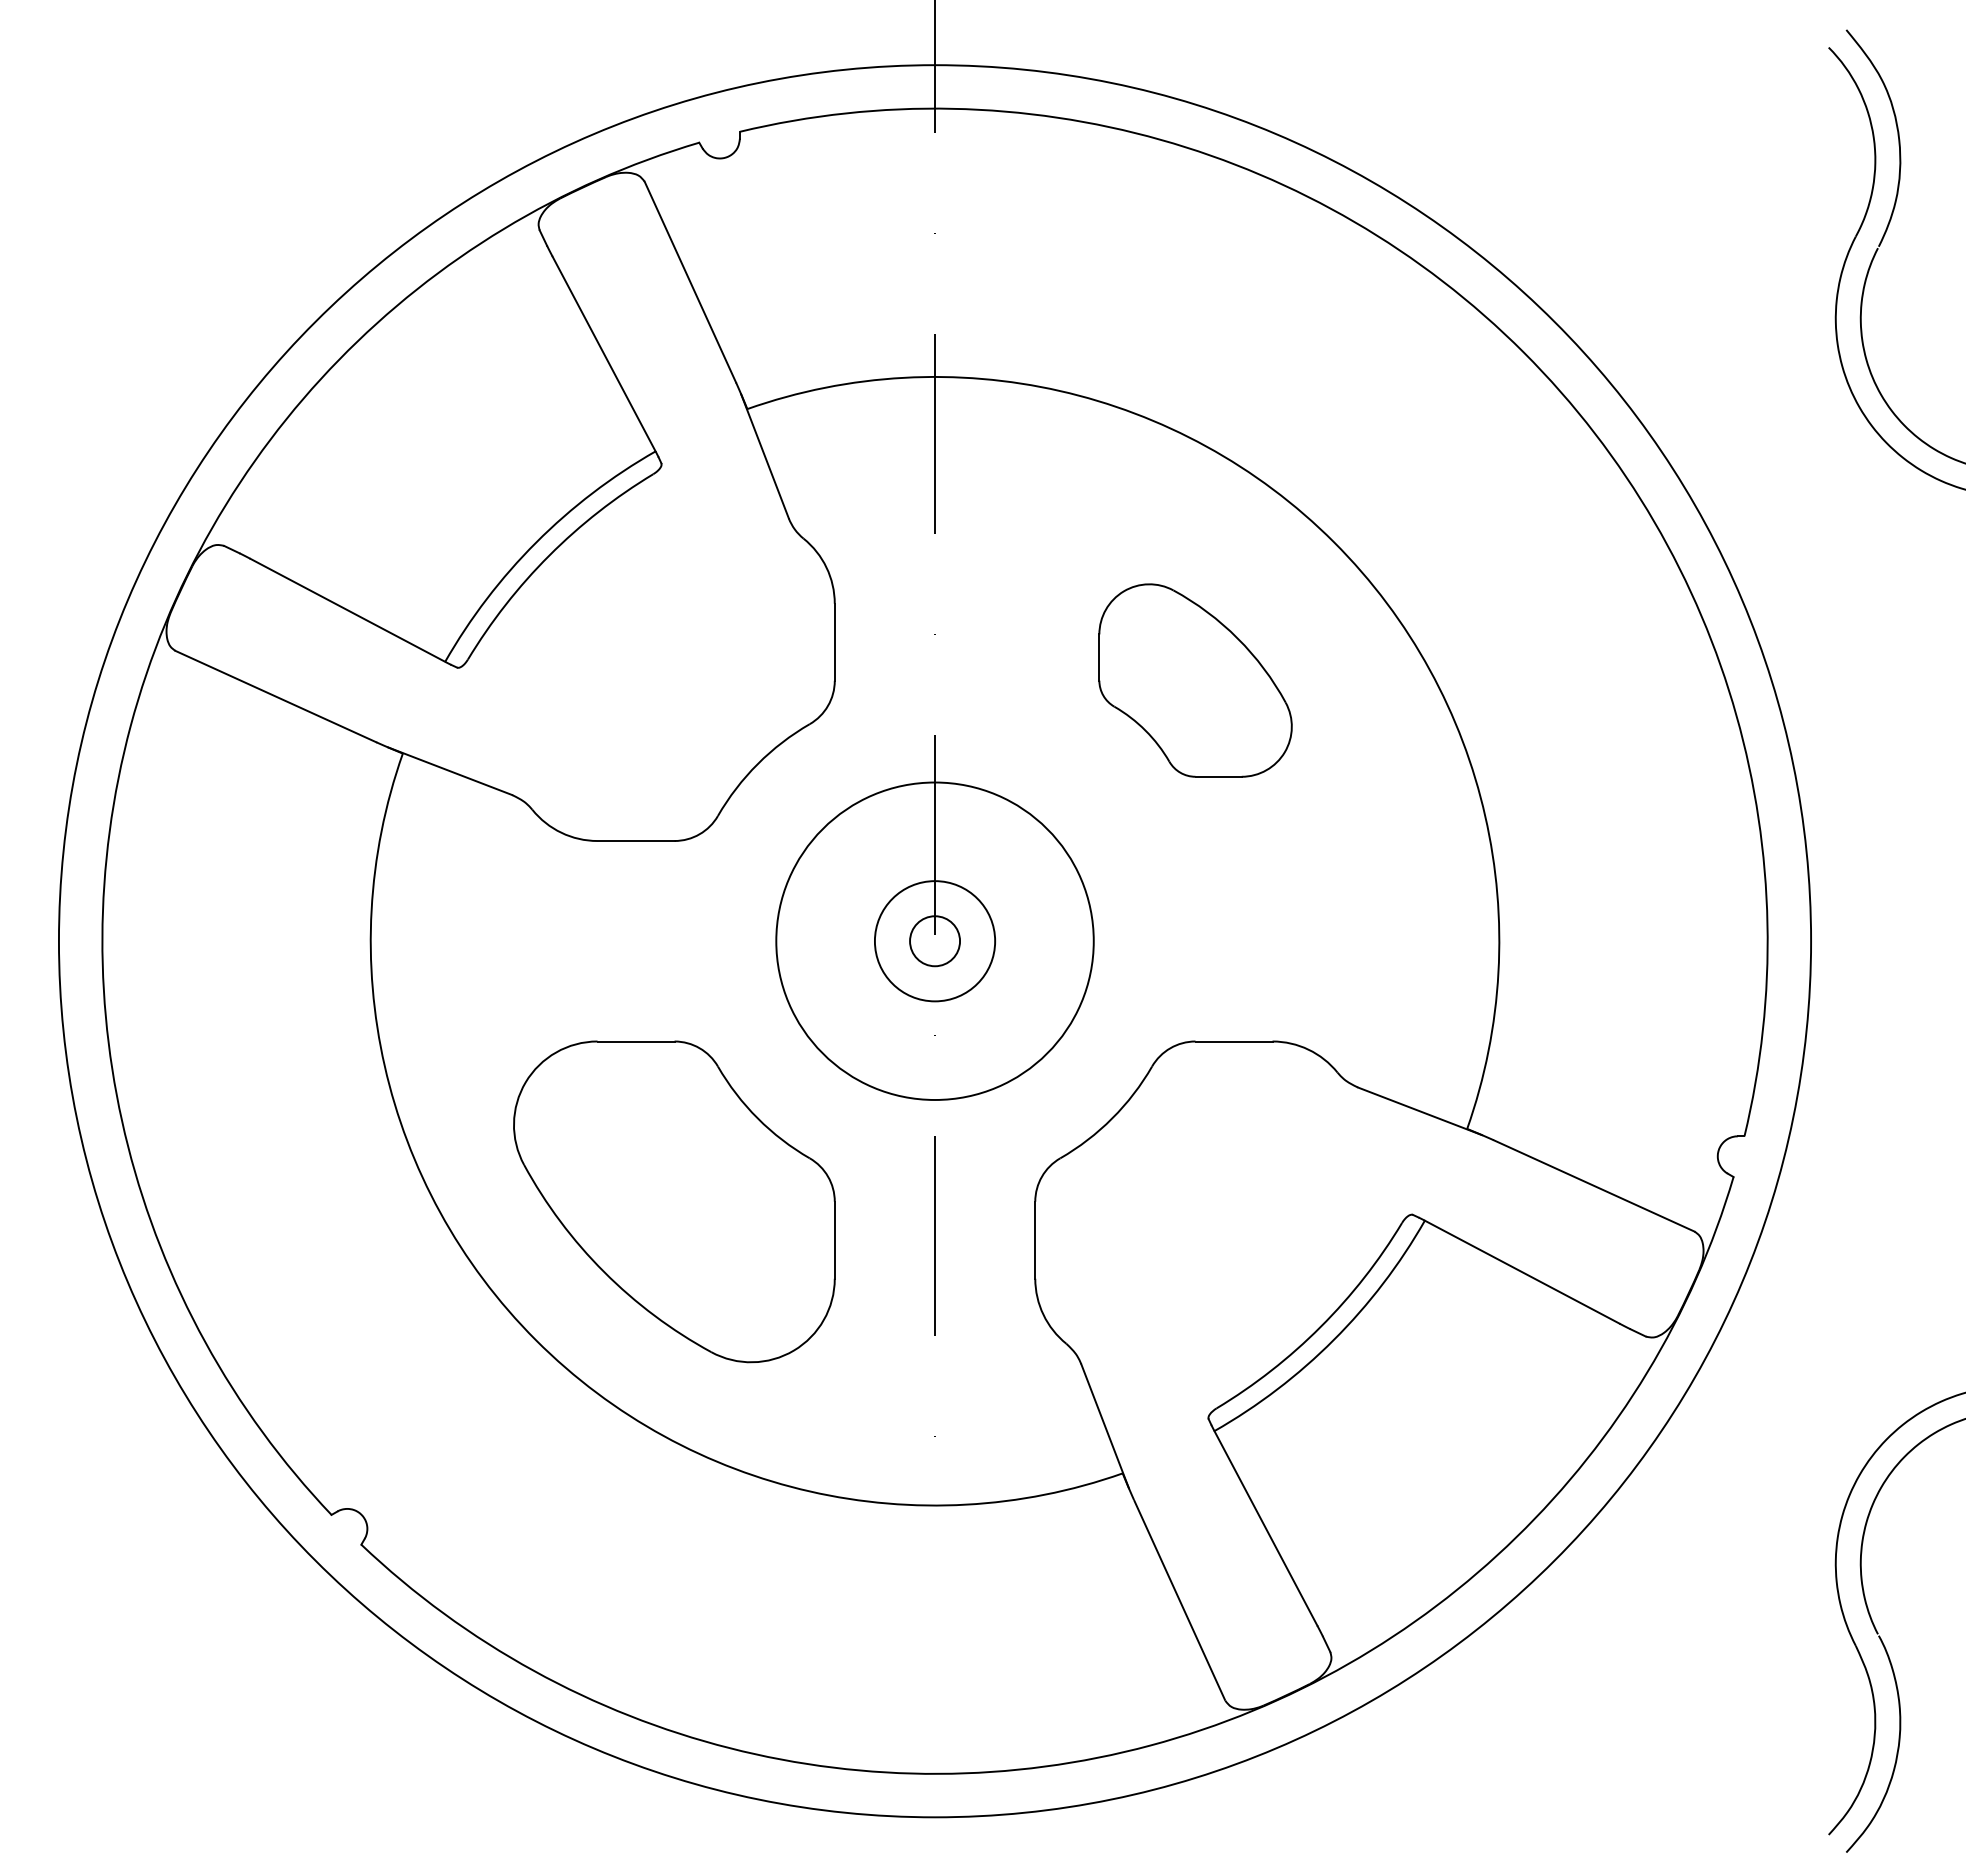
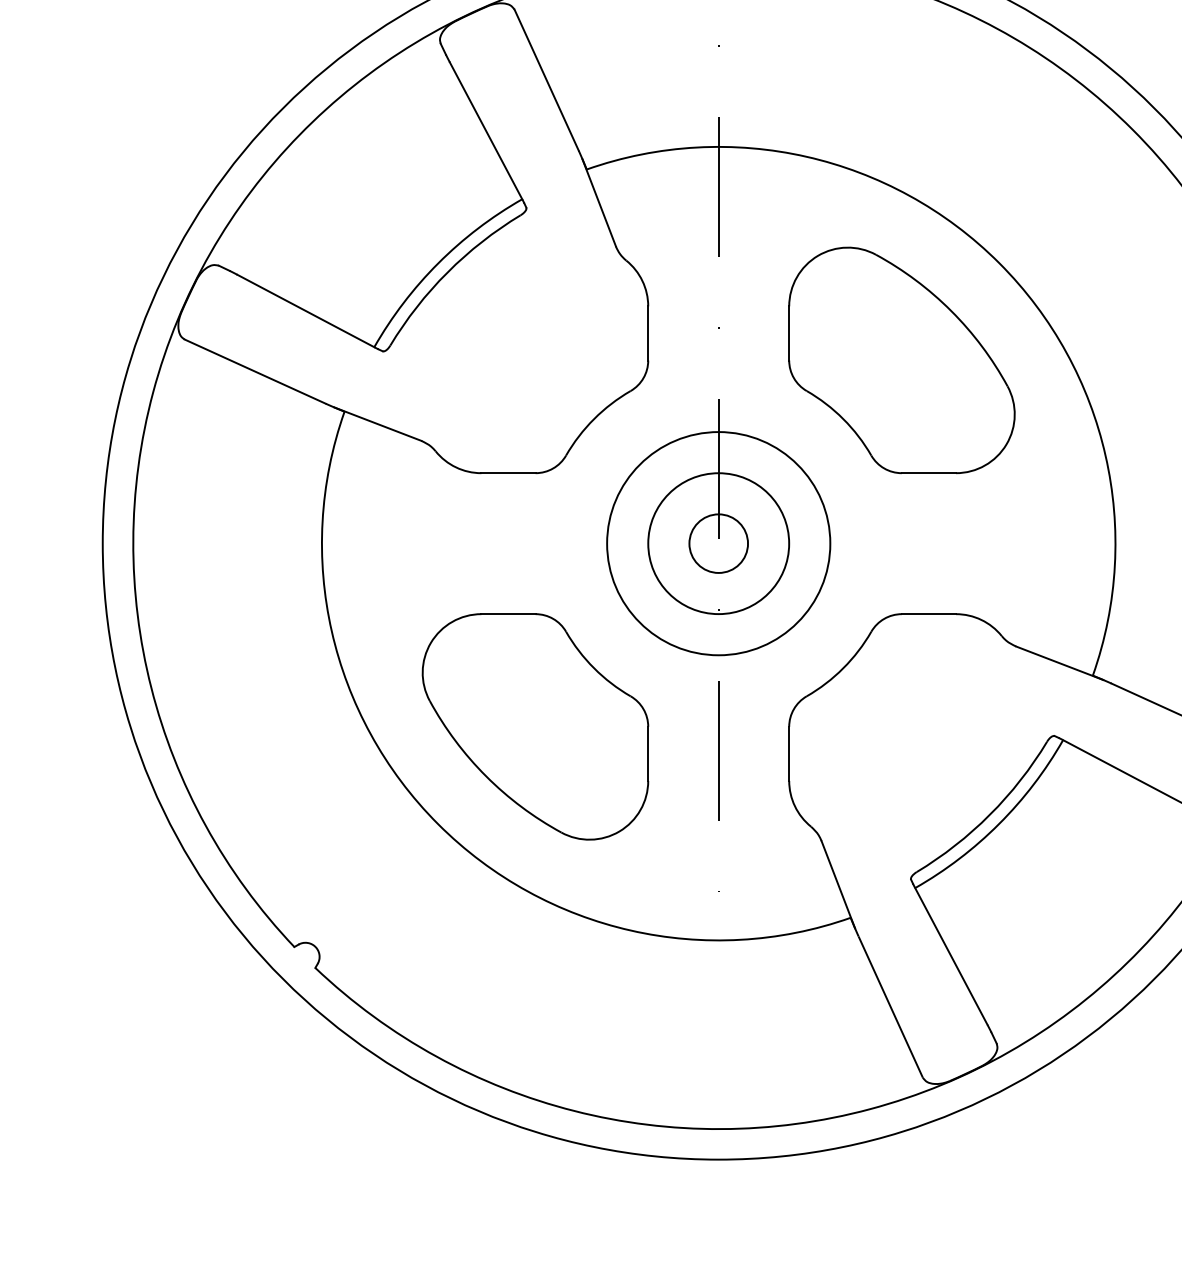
part: (1195, 680) -> (901, 360), size x1.67
circle: (934, 940) -> (718, 543), size x1.67
circle: (934, 941) -> (718, 543), size x1.67

